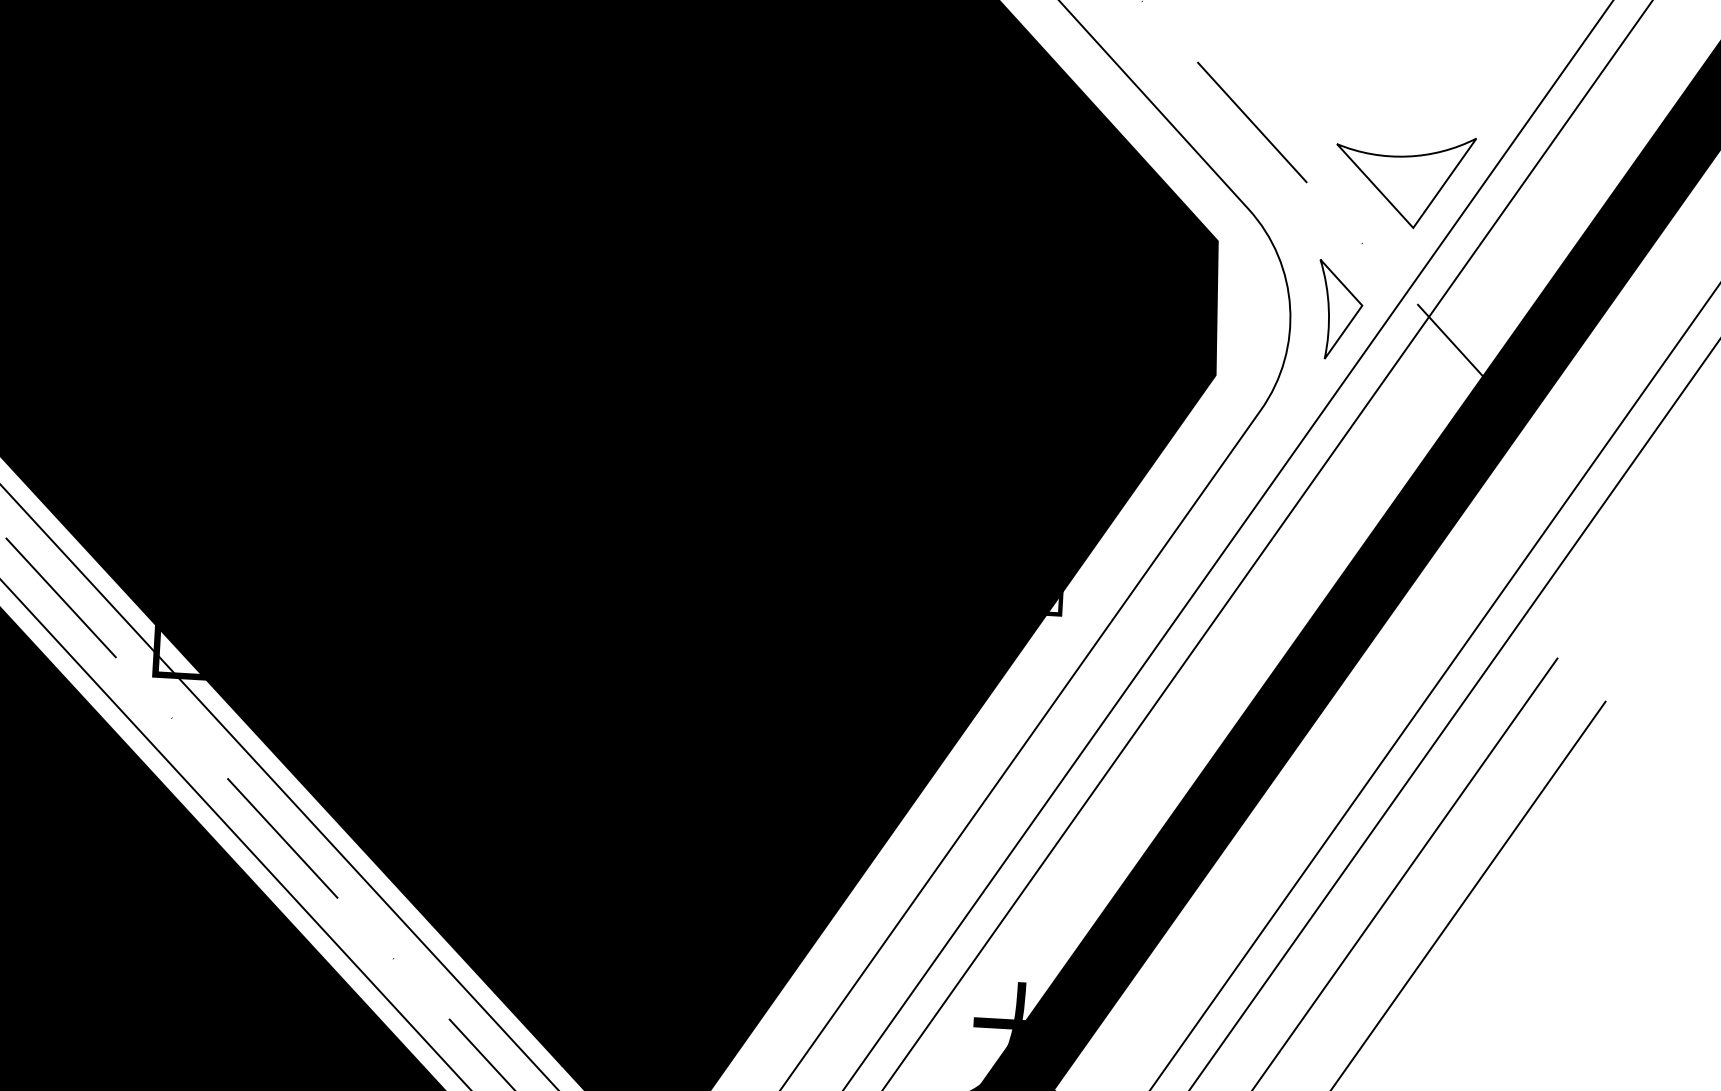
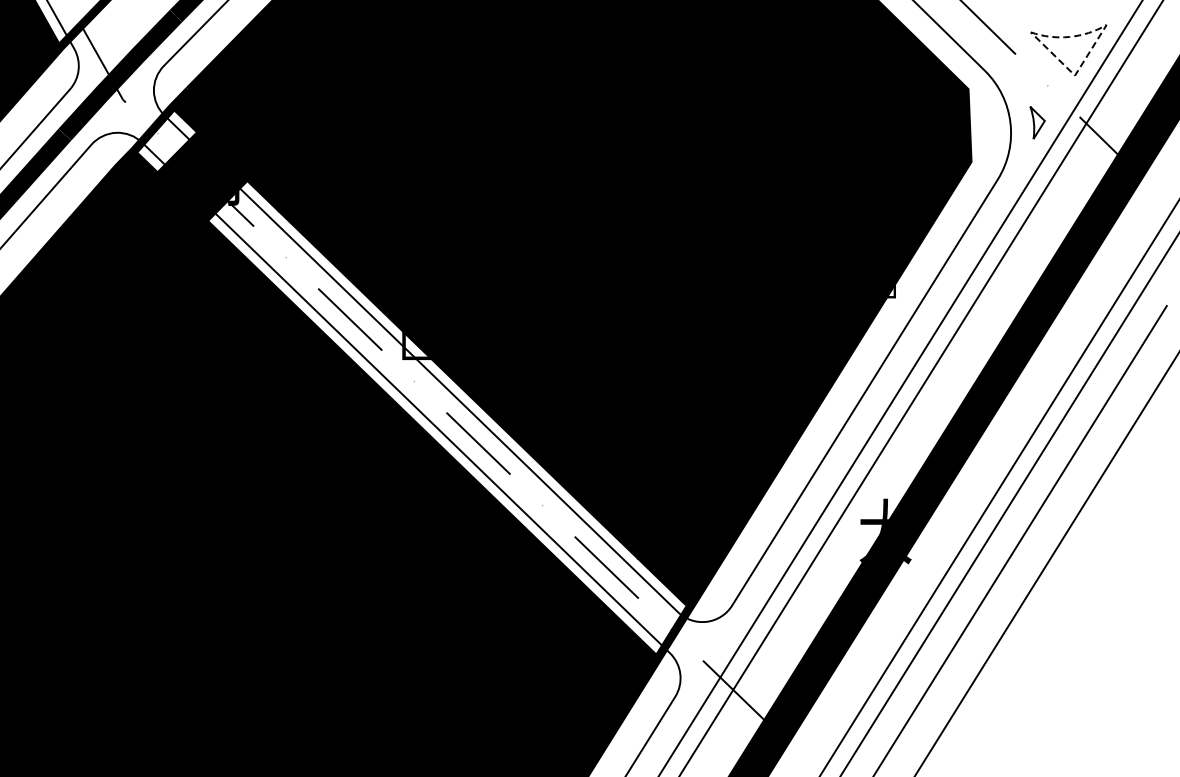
line: (1458, 165) -> (1097, 40), solid -> dashed
part: (1339, 309) -> (1037, 122), size x0.6

